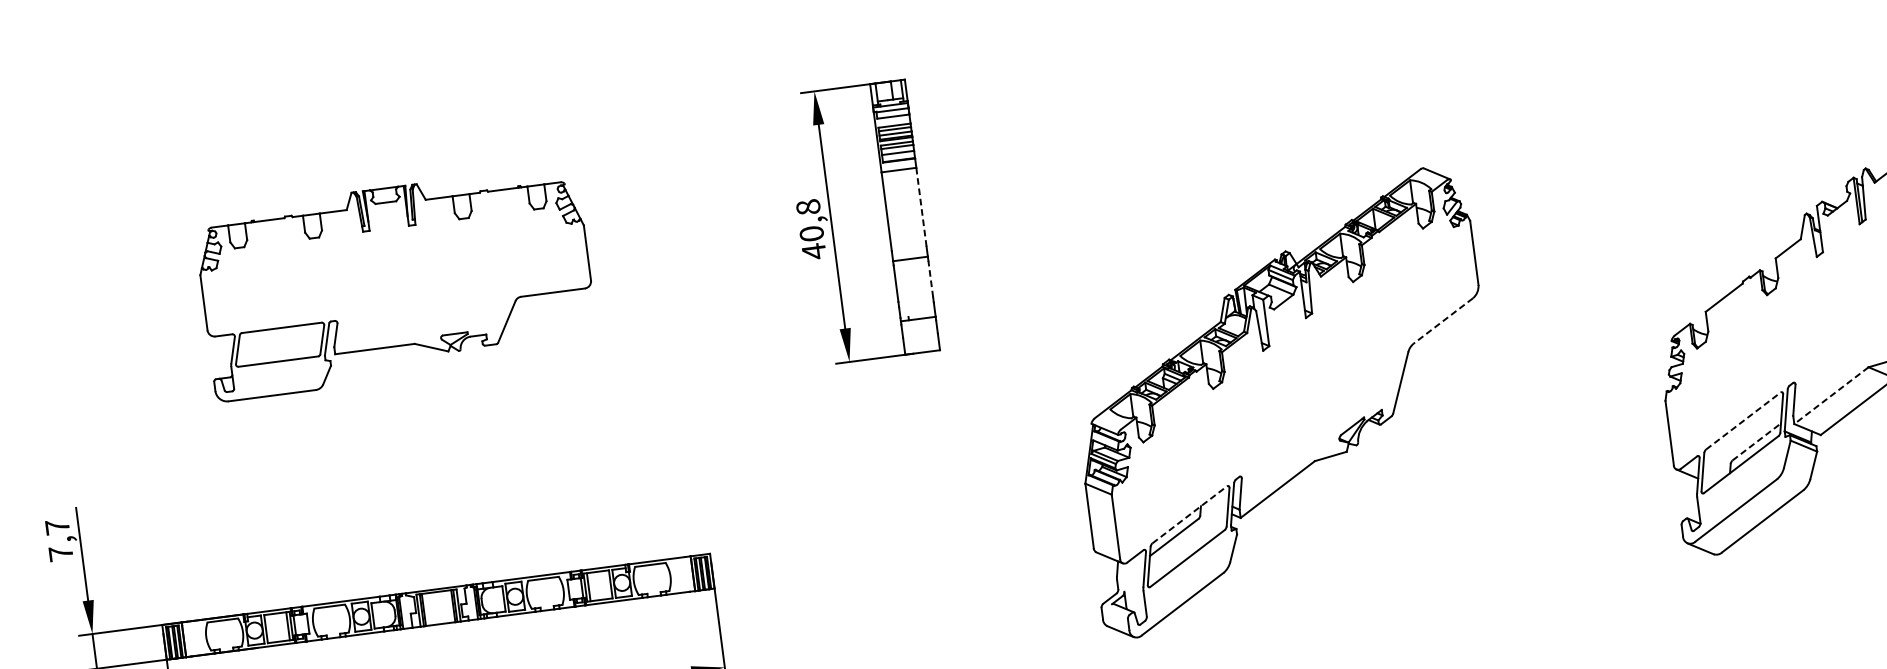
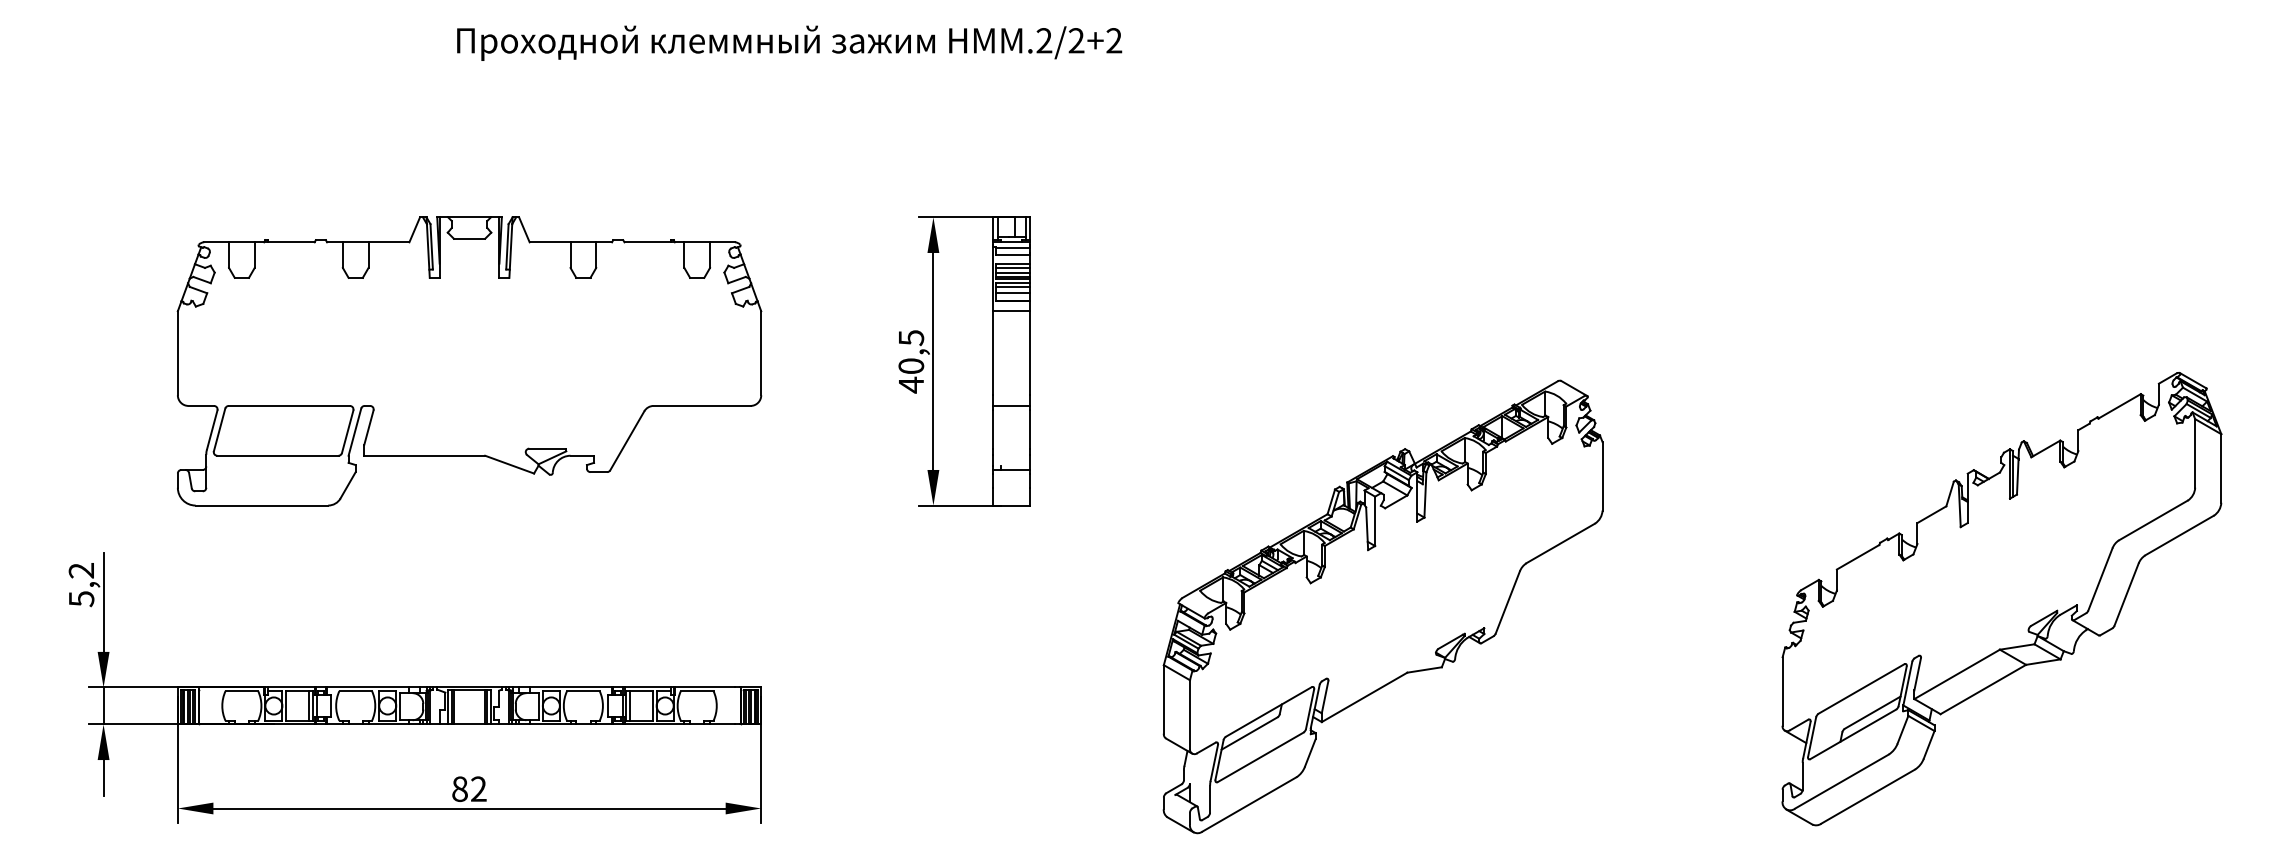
text: (808, 207) -> (911, 338), 40,8 -> 40,5
line: (921, 207) -> (1029, 353), dashed -> solid
line: (930, 278) -> (1029, 429), dashed -> solid
part: (396, 283) -> (469, 361), size x1.43
line: (1443, 321) -> (1560, 543), dashed -> solid
line: (1830, 395) -> (1956, 674), dashed -> solid
line: (1743, 420) -> (1861, 688), dashed -> solid
line: (1757, 441) -> (1873, 712), dashed -> solid
line: (1189, 514) -> (1268, 711), dashed -> solid
text: (59, 540) -> (81, 584), 7,7 -> 5,2

